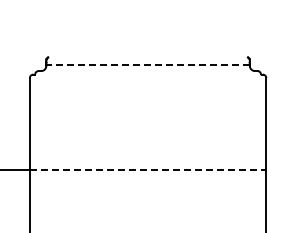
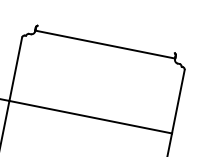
line: (148, 64) -> (105, 44), dashed -> solid
line: (148, 170) -> (90, 117), dashed -> solid

